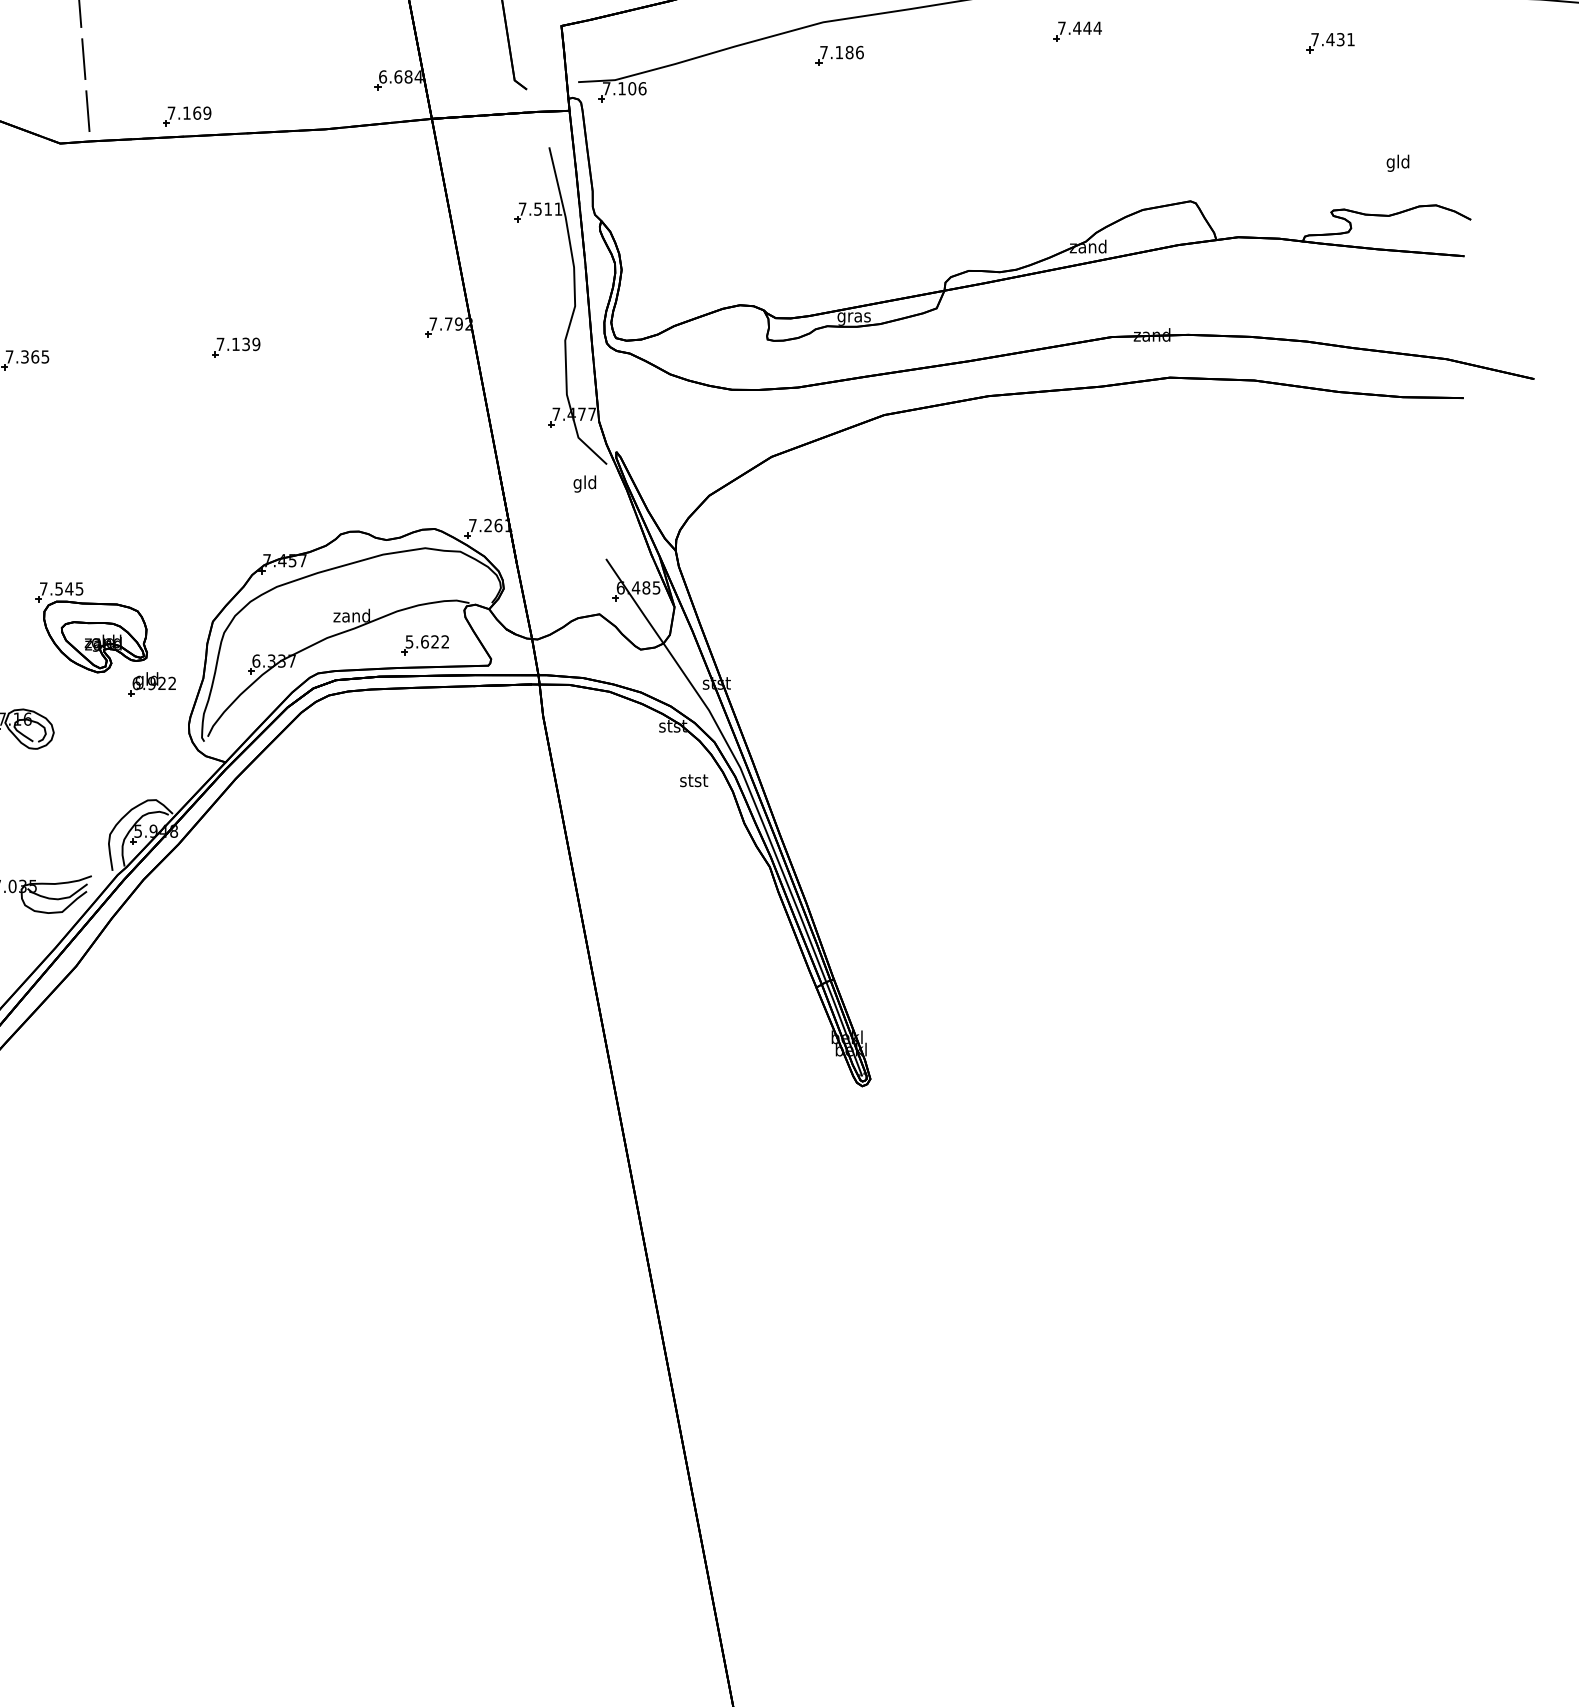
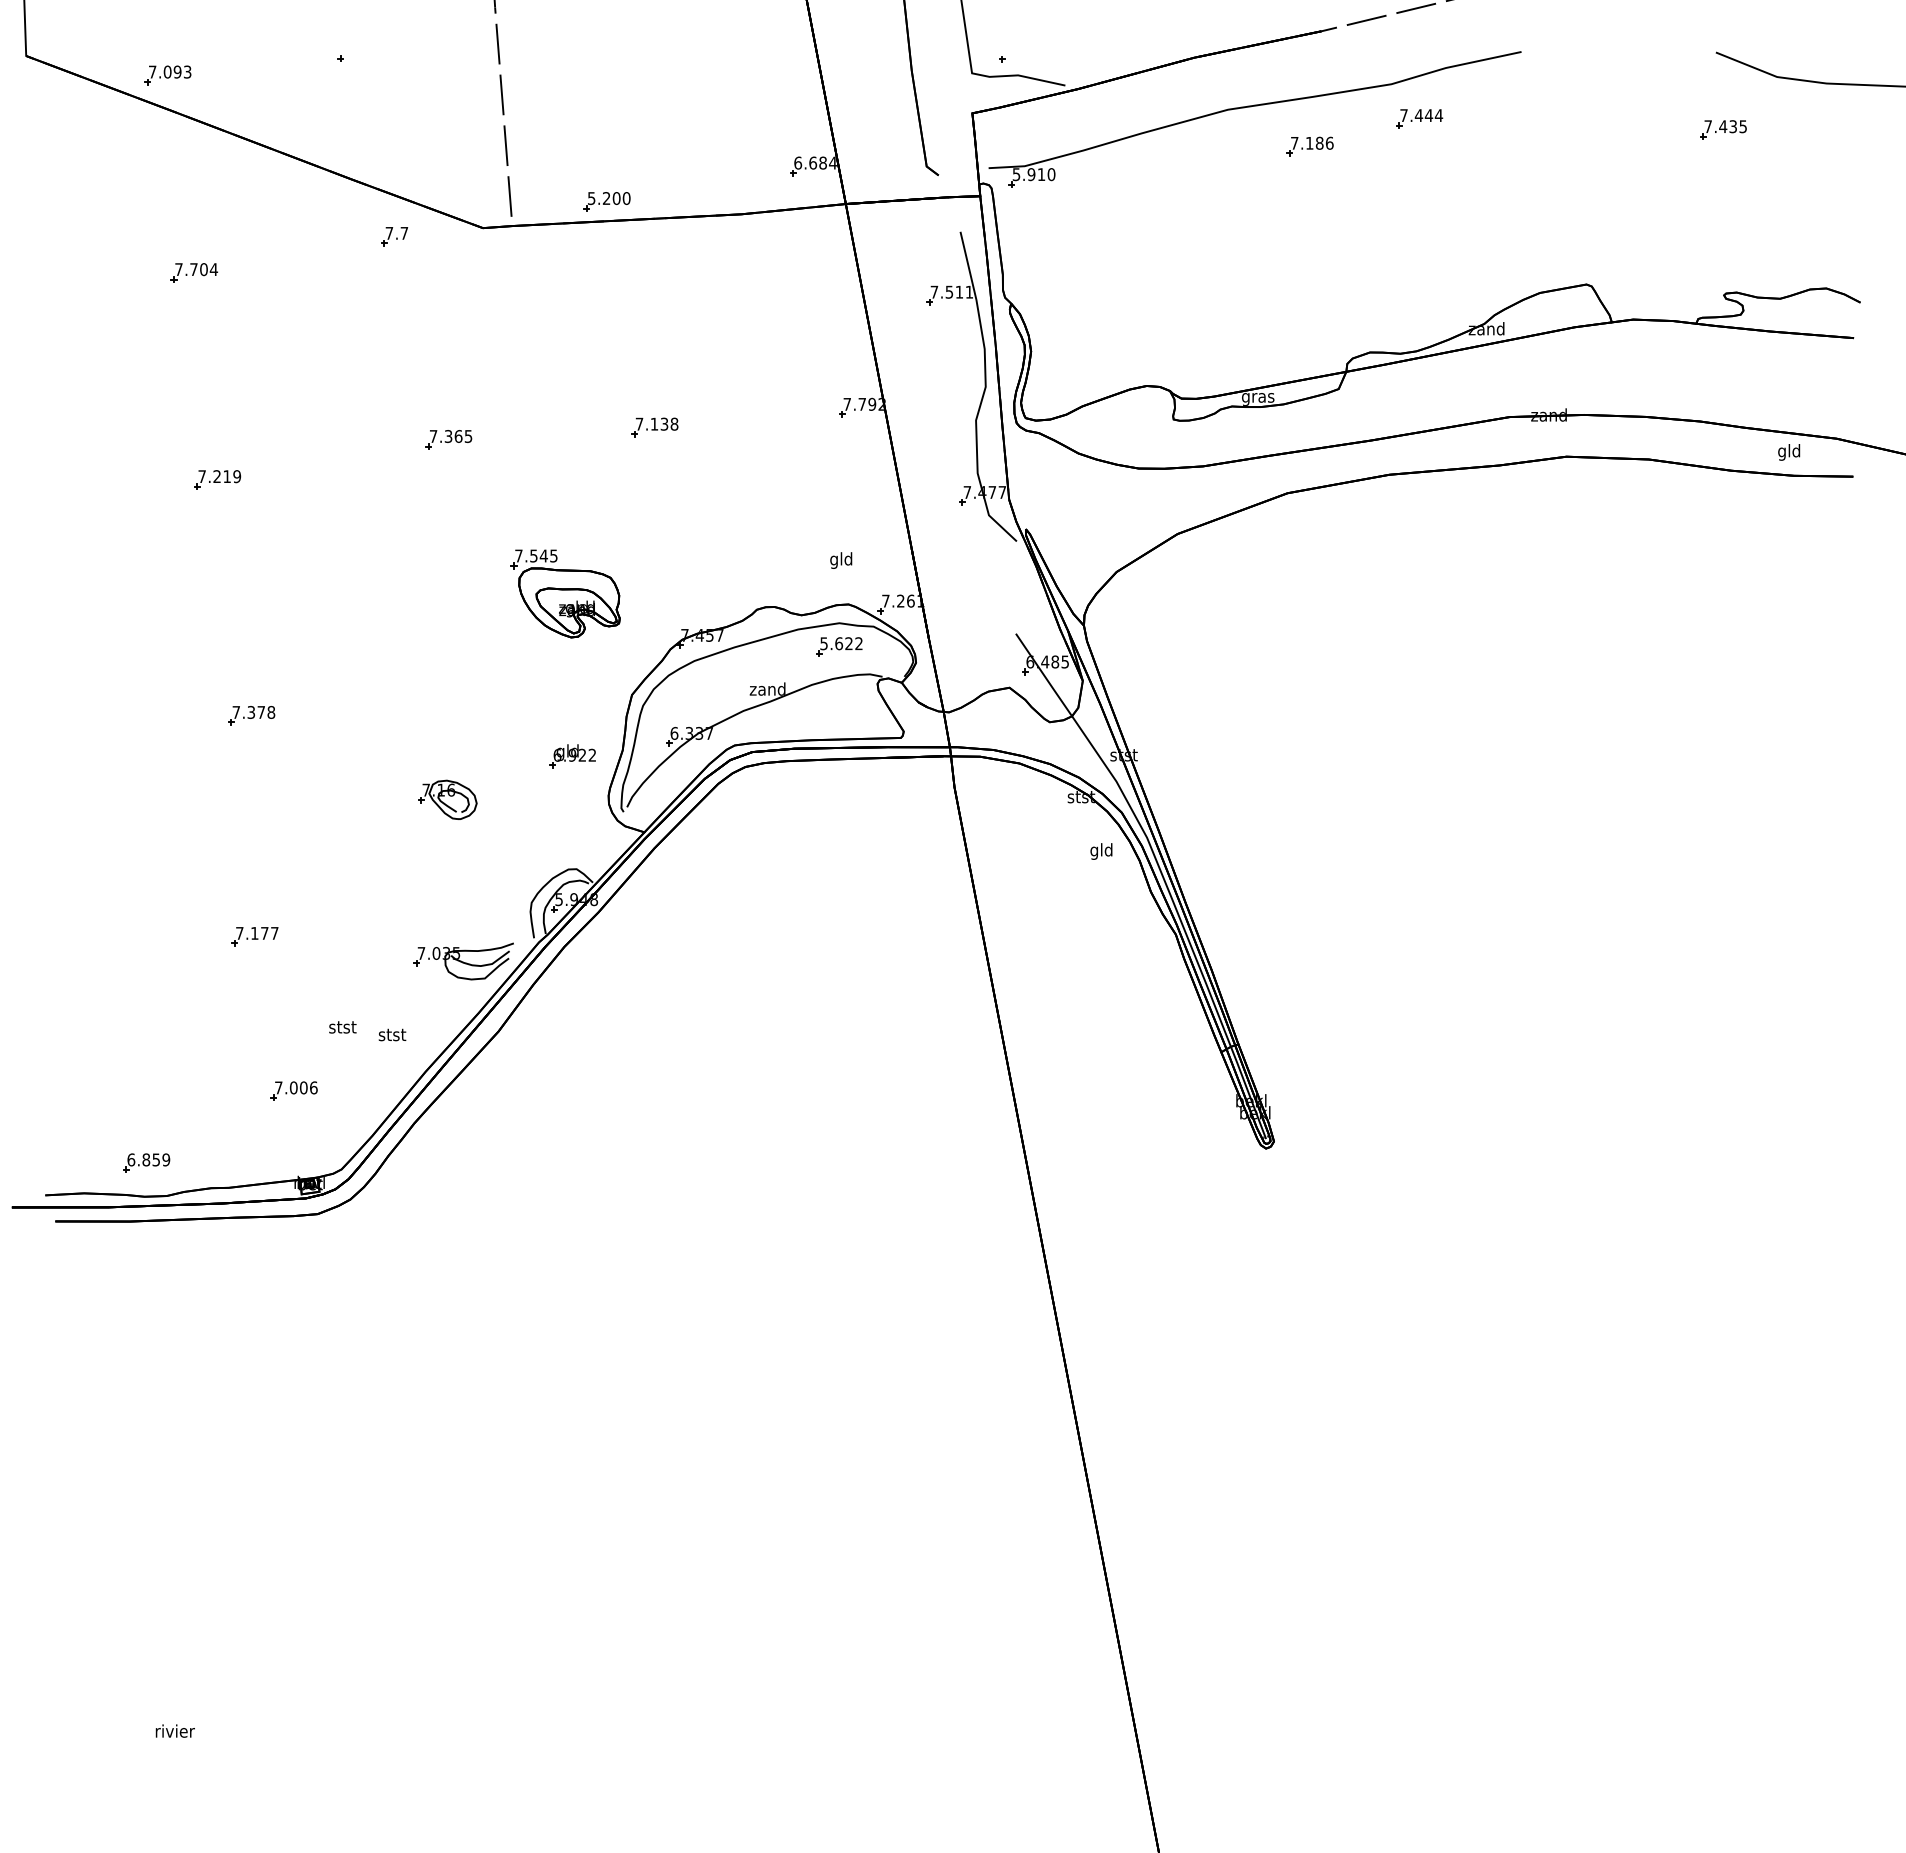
part: (1077, 31) -> (1419, 118), moved
text: (1350, 39) -> (1742, 126), 7.431 -> 7.435
part: (839, 55) -> (1309, 146), moved
text: (624, 88) -> (1033, 174), 7.106 -> 5.910
text: (189, 113) -> (609, 198), 7.169 -> 5.200
text: (1398, 163) -> (1789, 452), moved
text: (256, 343) -> (674, 423), 7.139 -> 7.138
text: (585, 483) -> (841, 560), moved
part: (91, 627) -> (565, 593), moved
part: (425, 644) -> (839, 646), moved
text: (693, 782) -> (1101, 851), stst -> gld

